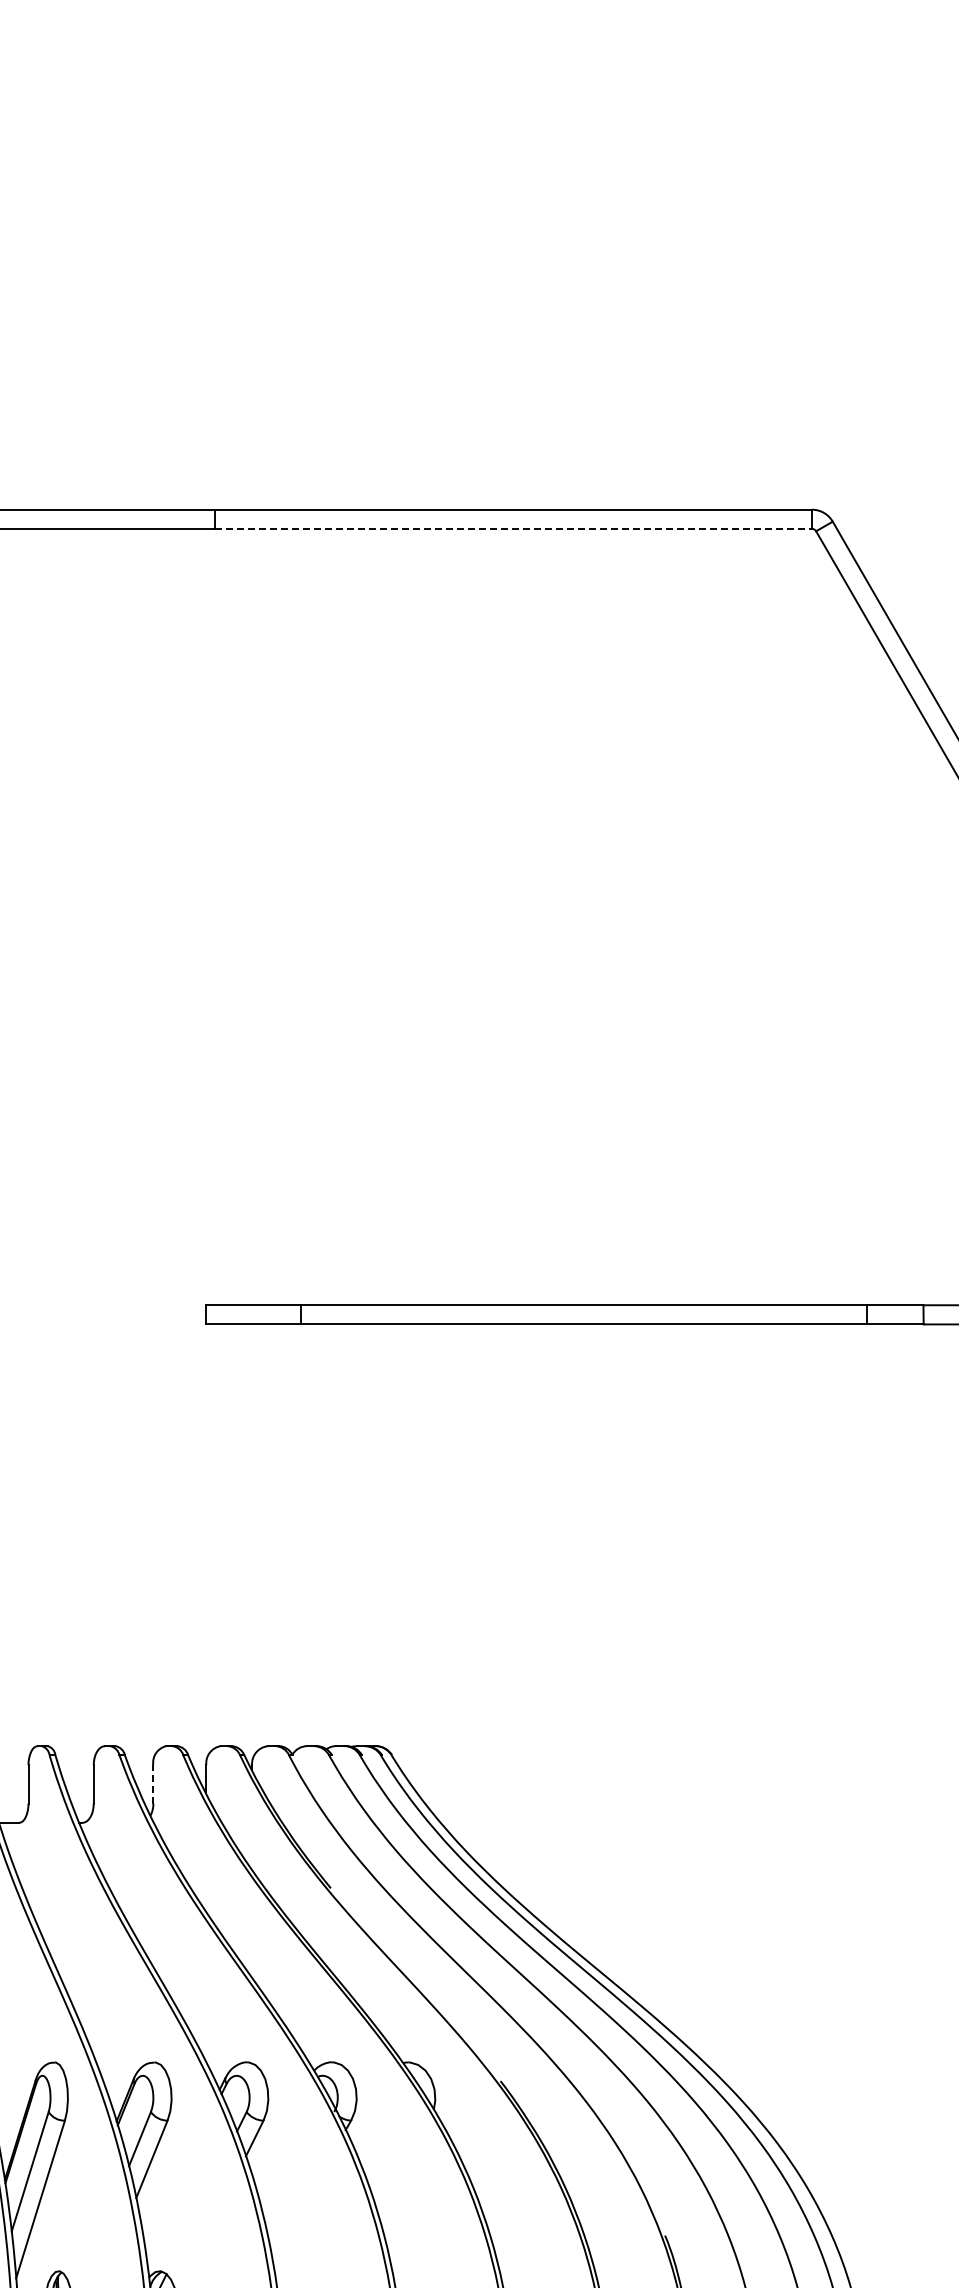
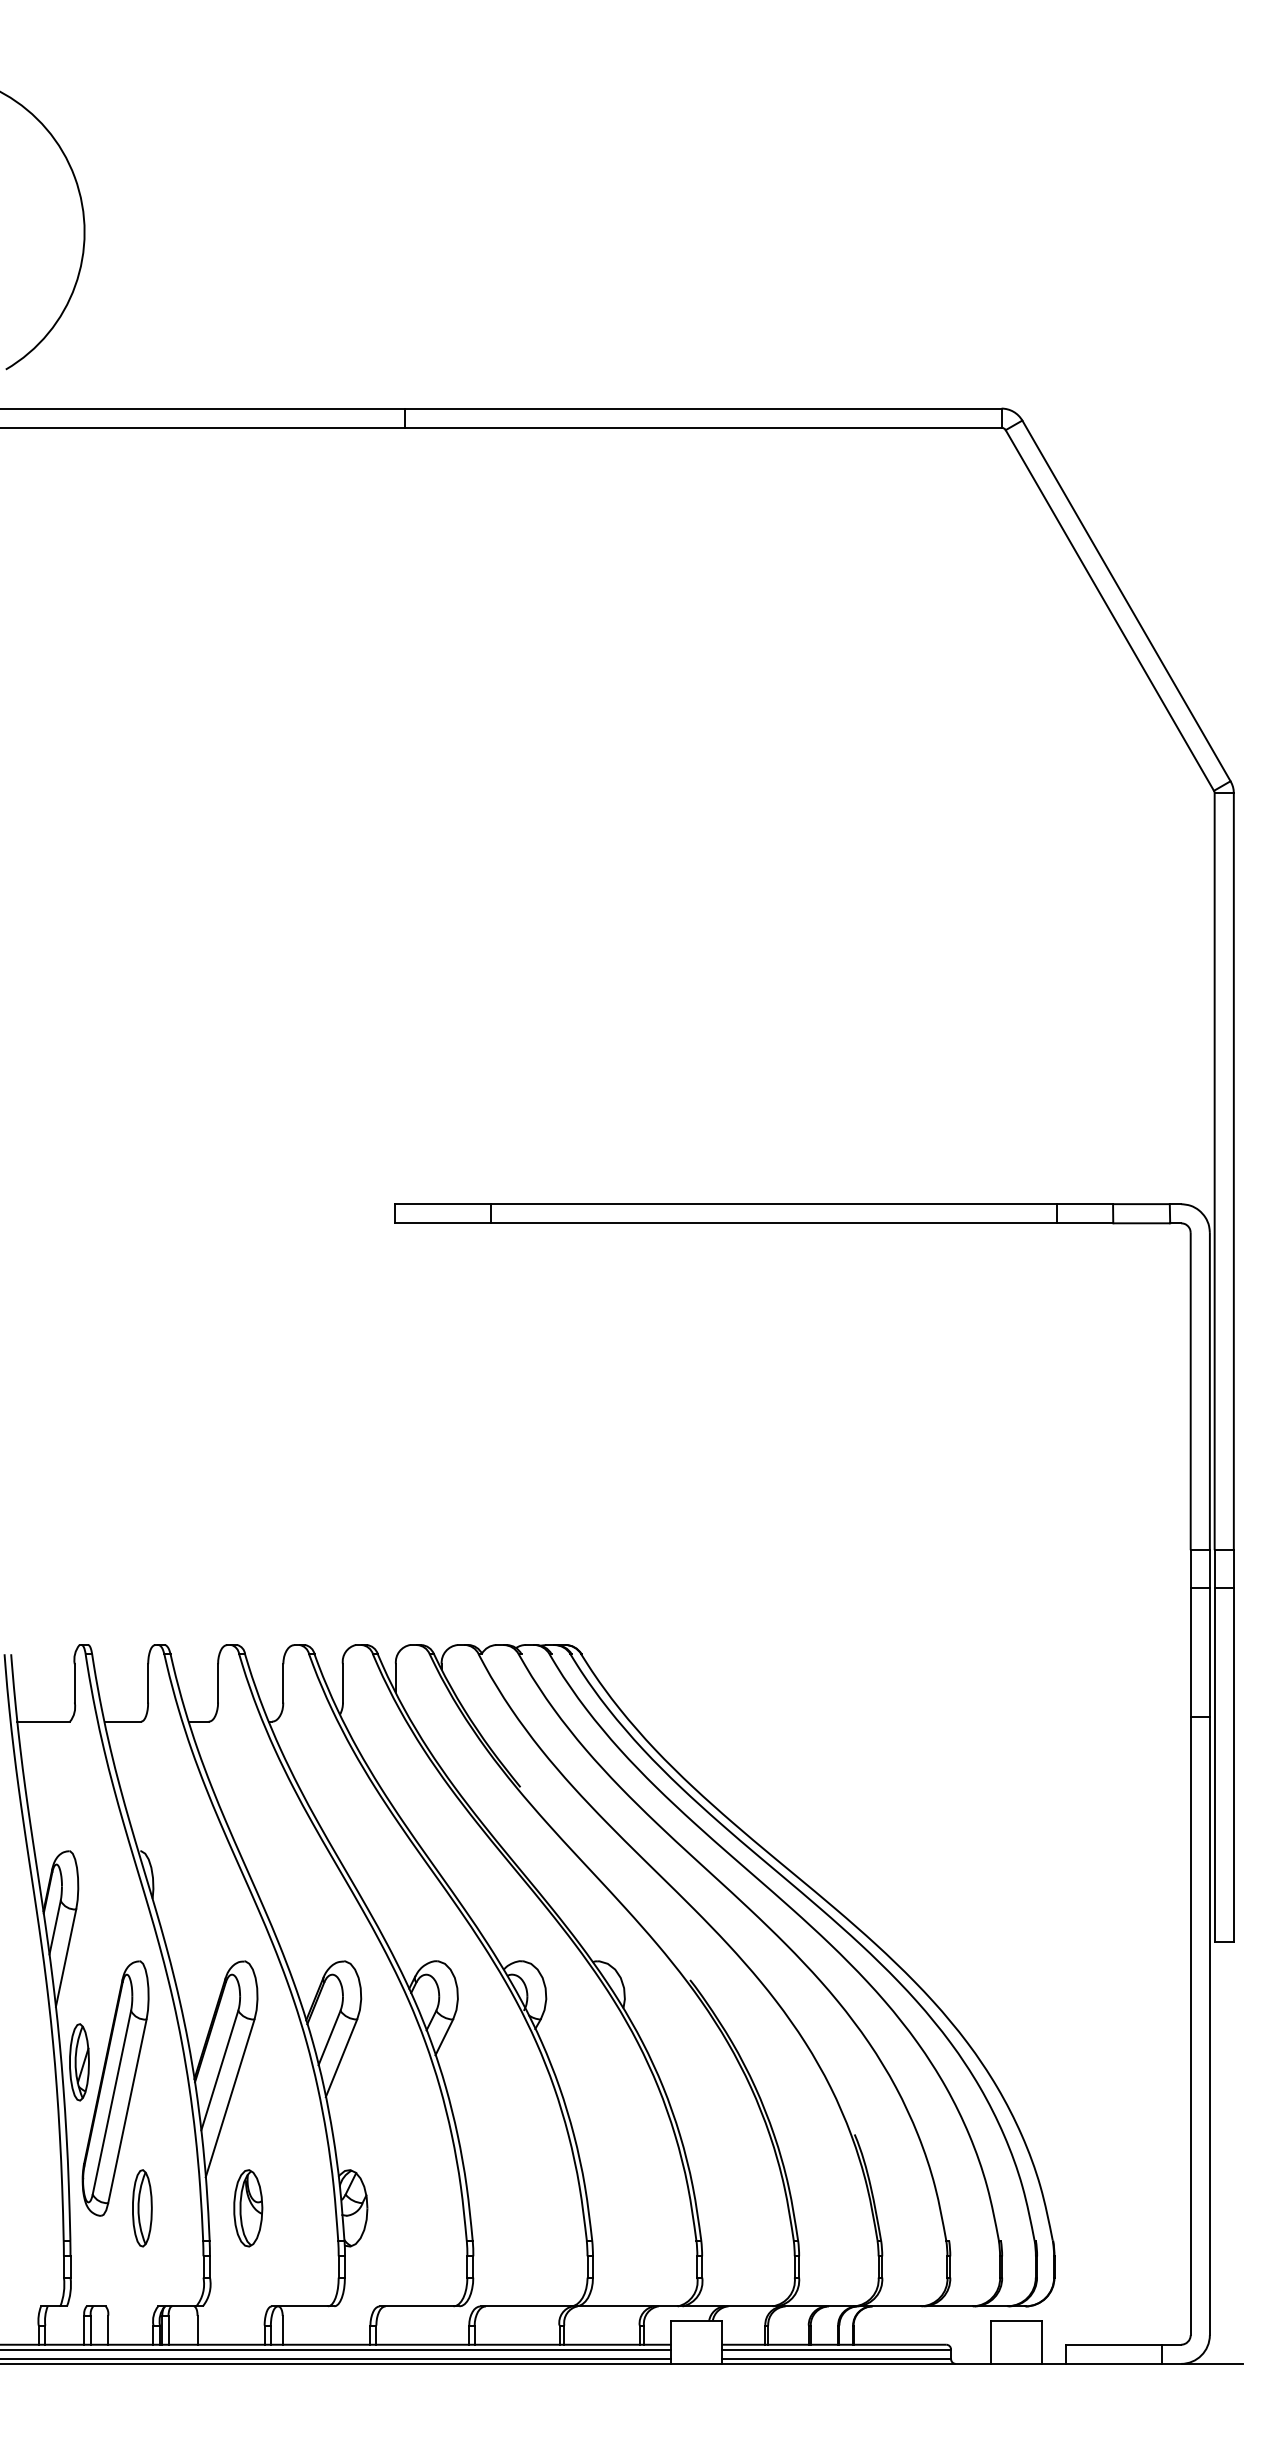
line: (513, 528) -> (703, 427), dashed -> solid
line: (153, 1783) -> (343, 1682), dashed -> solid

